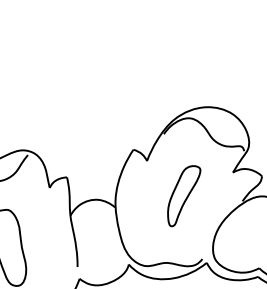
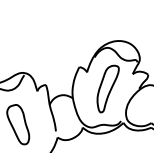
part: (182, 195) -> (107, 88), size x1.43

